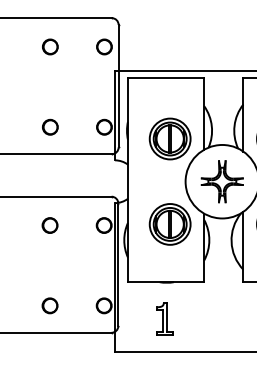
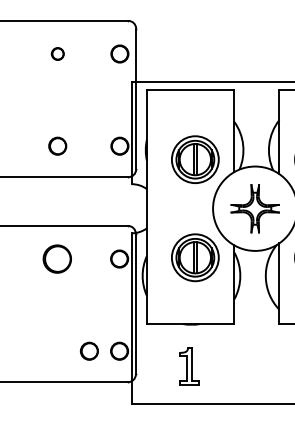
circle: (50, 46) -> (57, 53), size x0.7
circle: (50, 225) -> (57, 258), size x1.6
circle: (50, 305) -> (89, 350), moved

